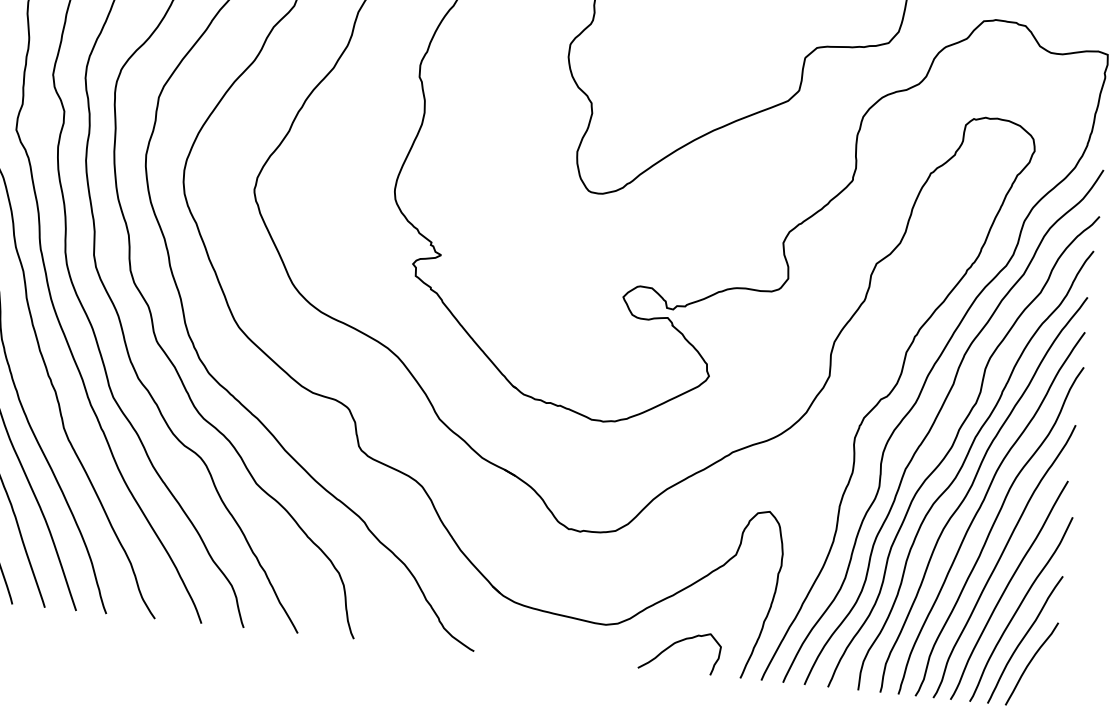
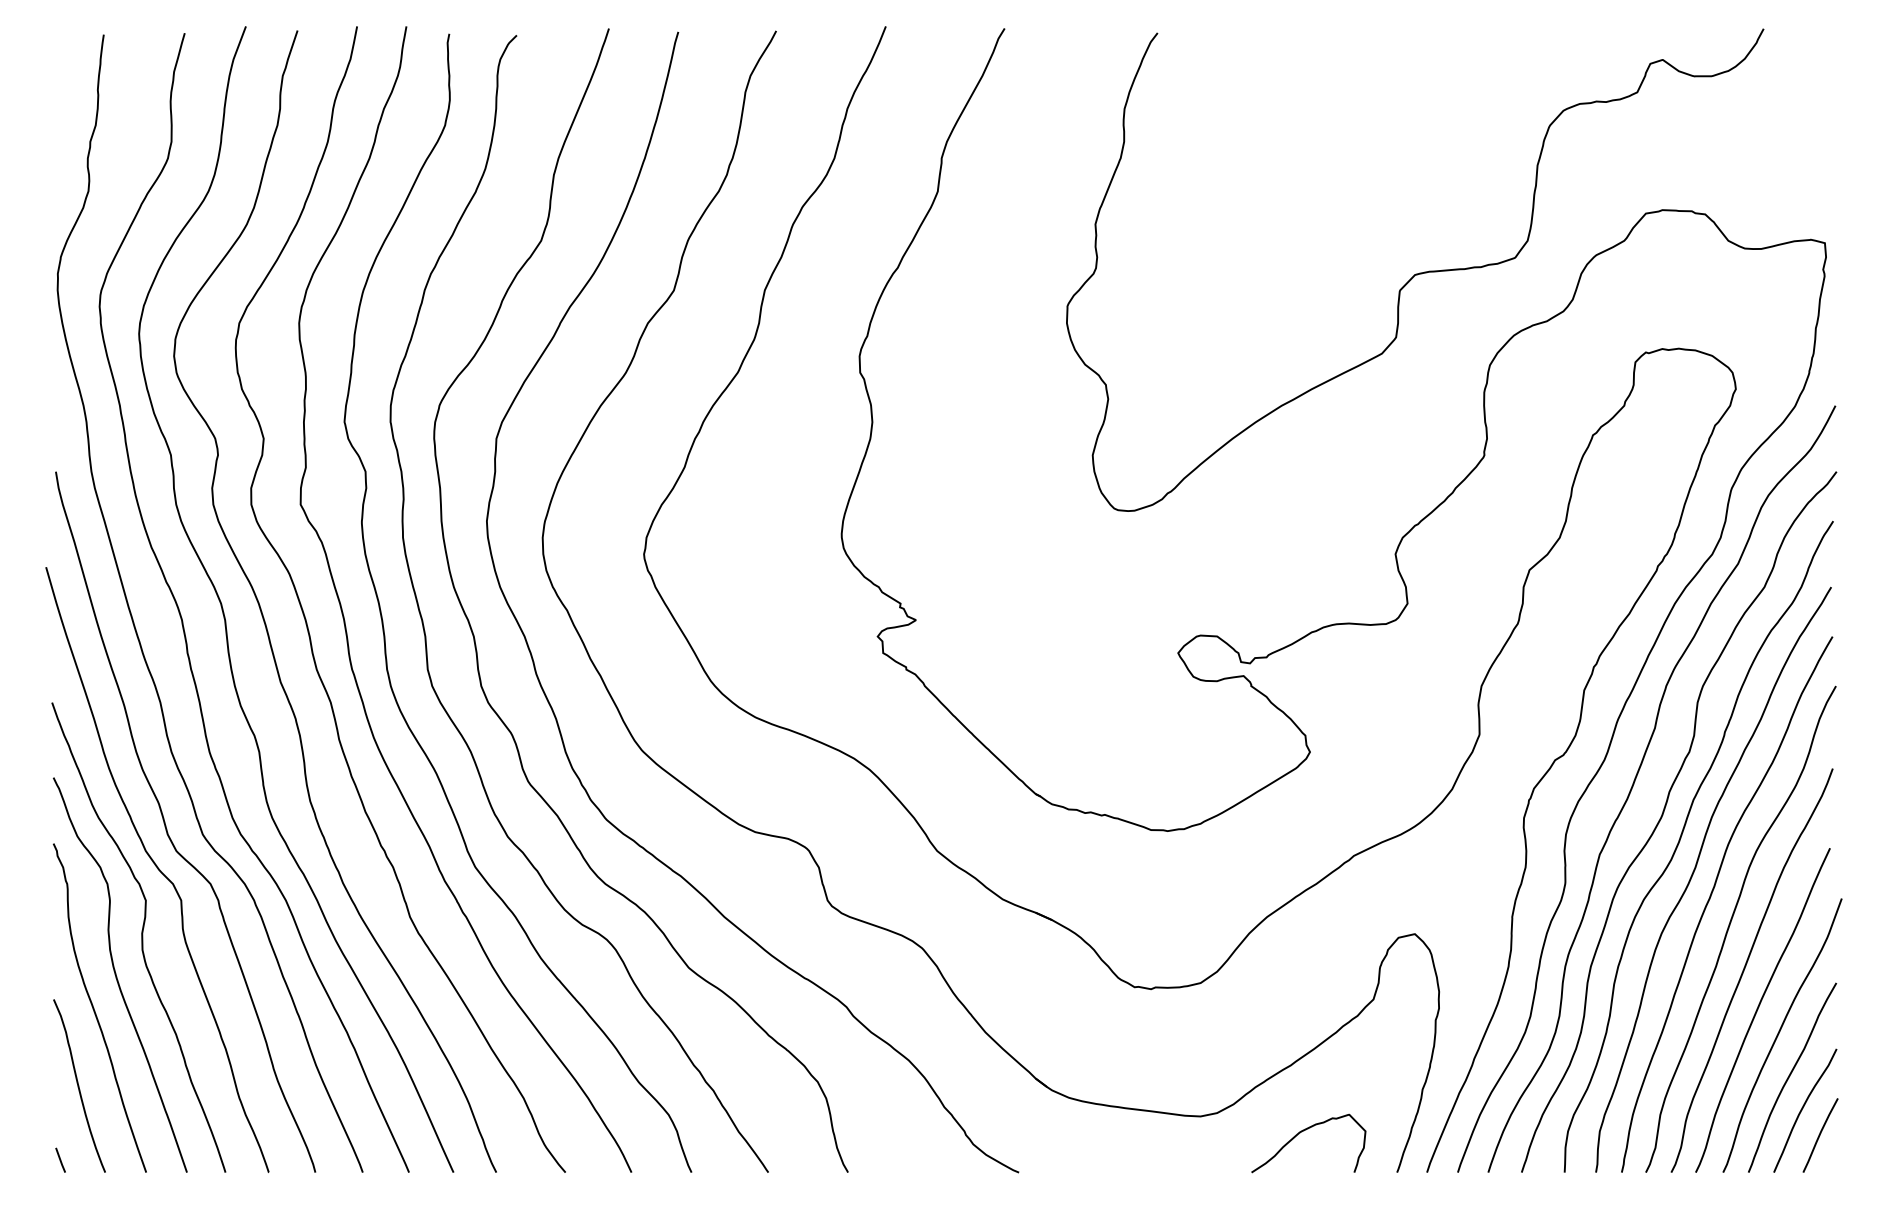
curve: (1040, 682) -> (1820, 1135), added

